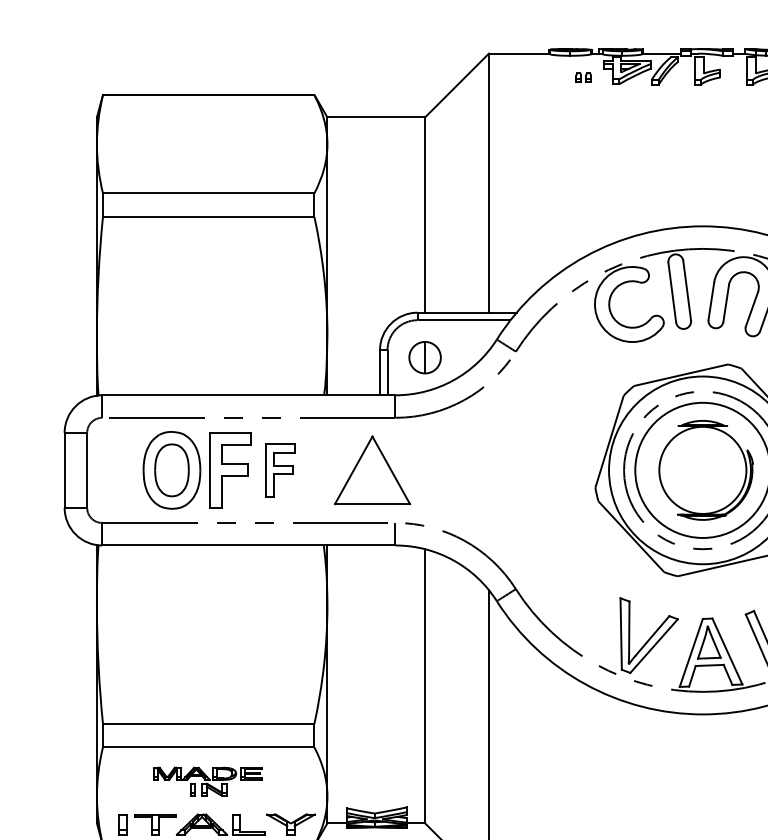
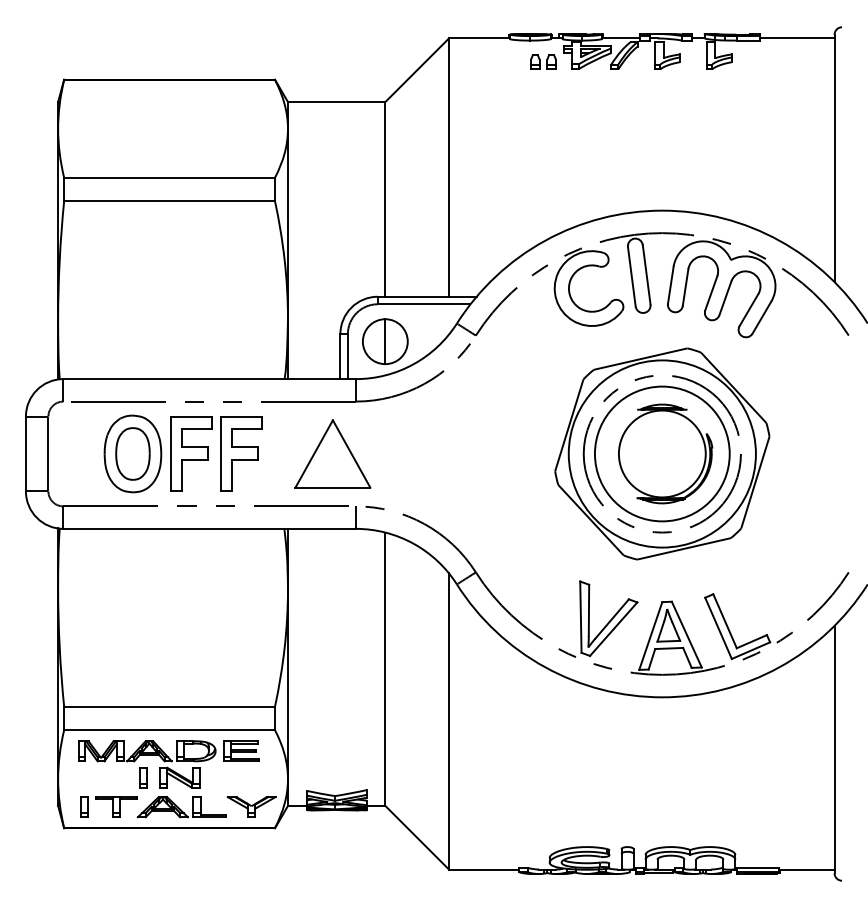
part: (583, 76) -> (543, 61), size x1.67
part: (425, 357) -> (385, 341), size x1.43
part: (280, 469) -> (241, 453), size x1.43
part: (207, 781) -> (168, 764), size x1.67

